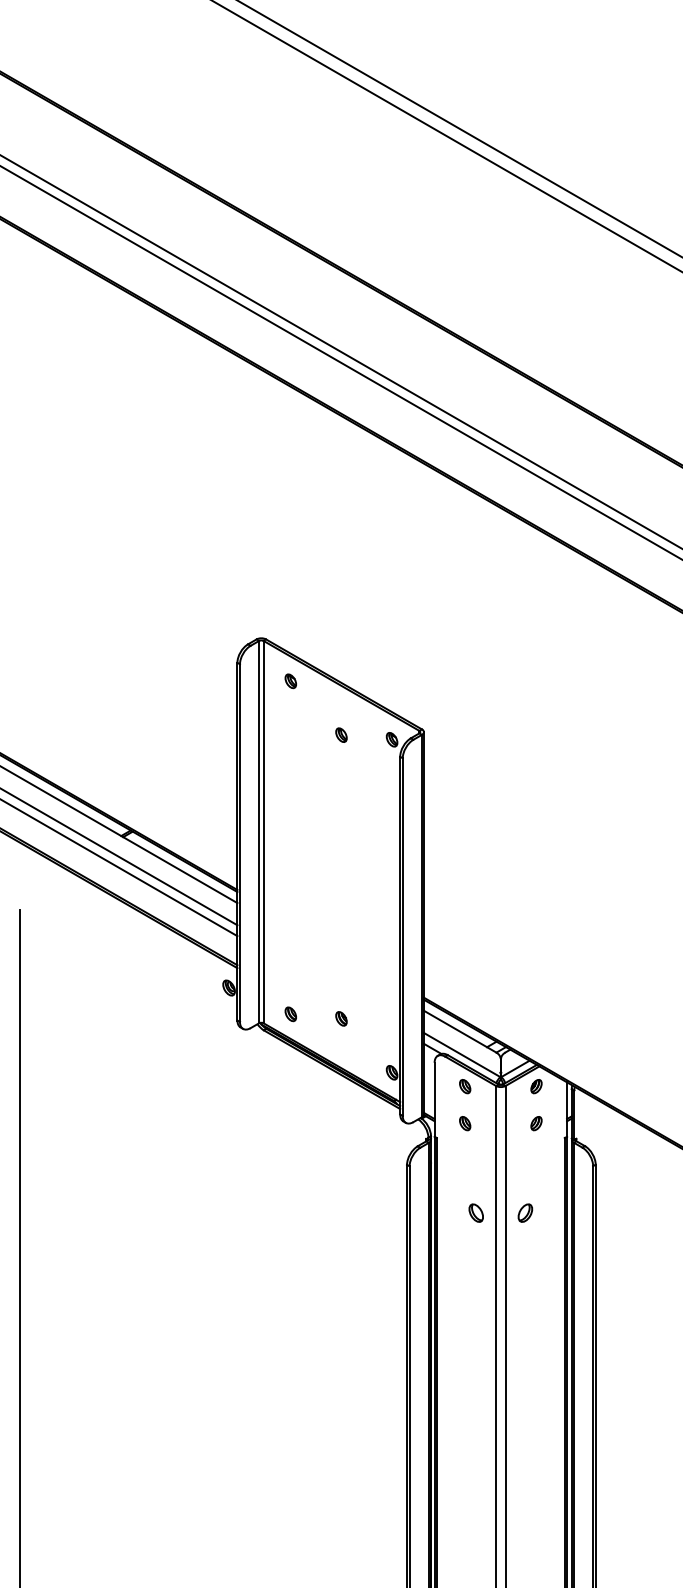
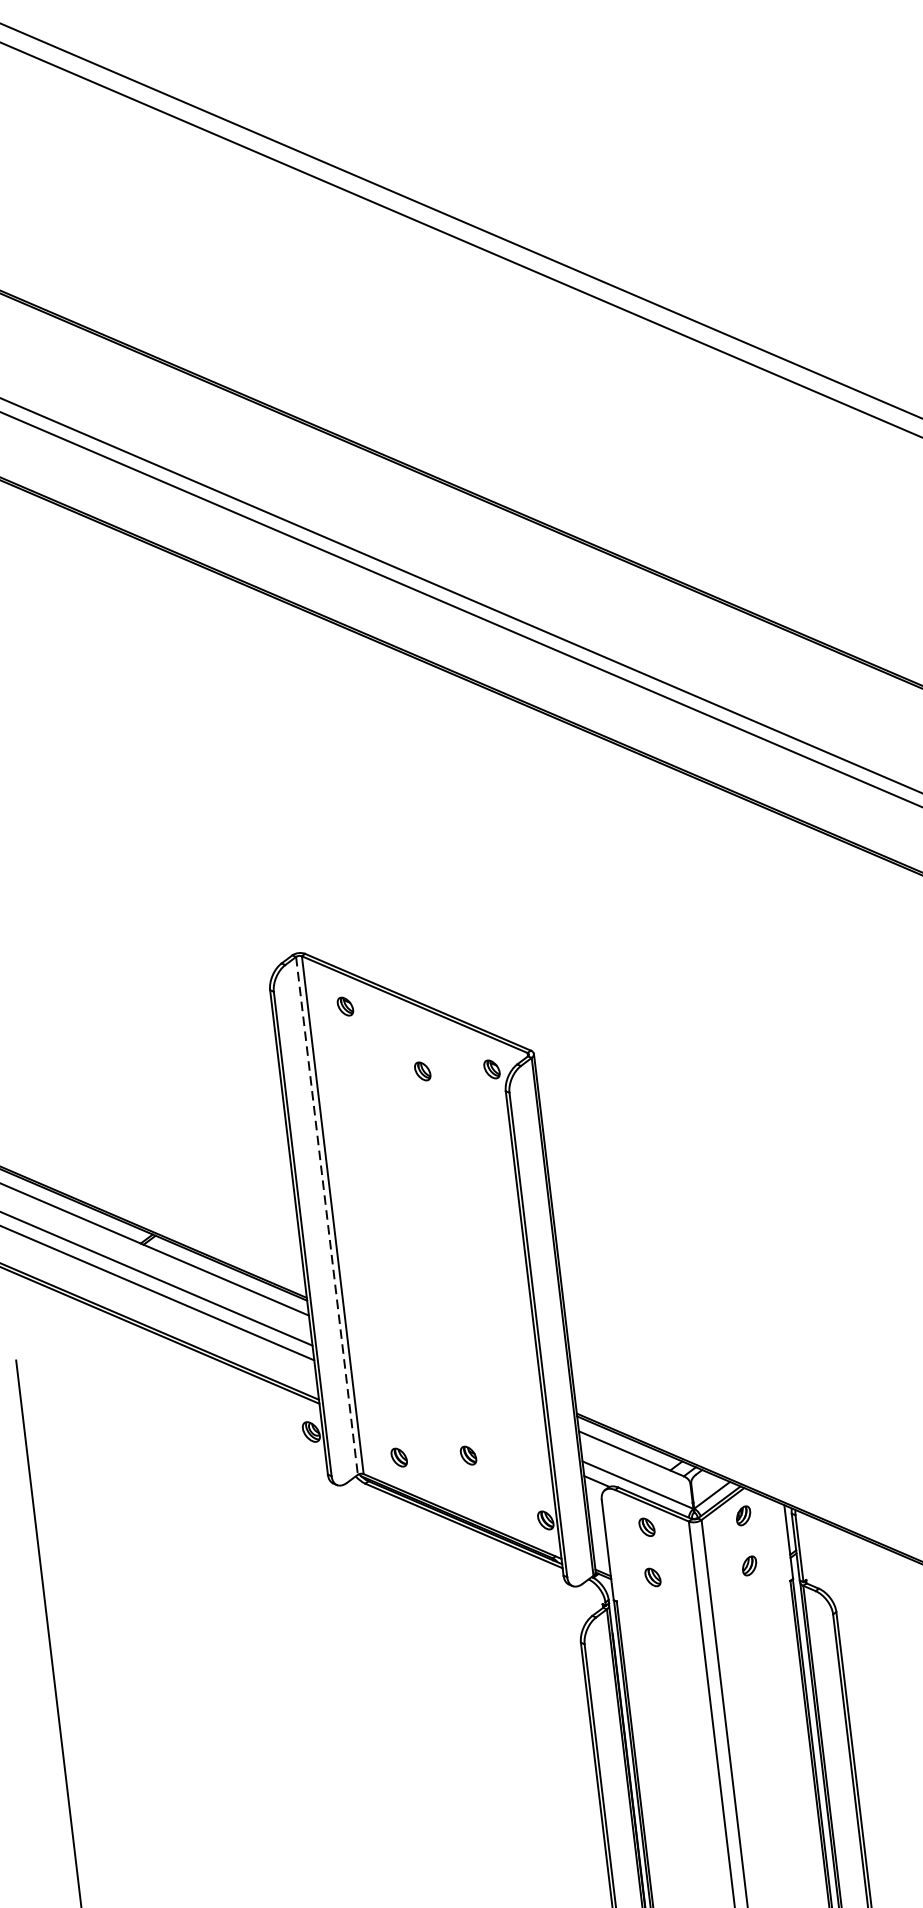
line: (259, 832) -> (327, 1216), solid -> dashed
part: (475, 1212) -> (681, 1696), removed
part: (525, 1212) -> (749, 1688), removed

